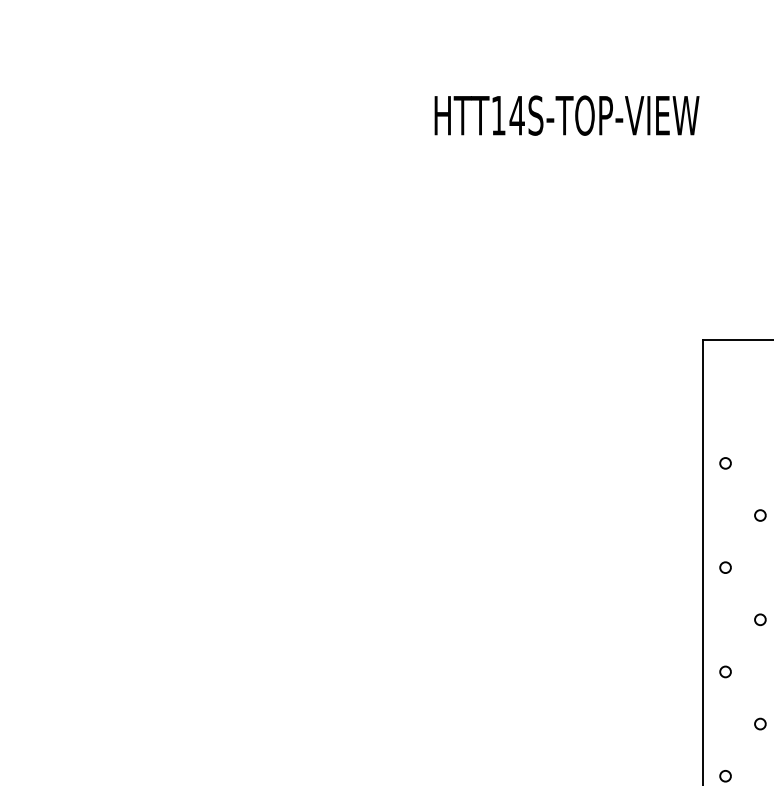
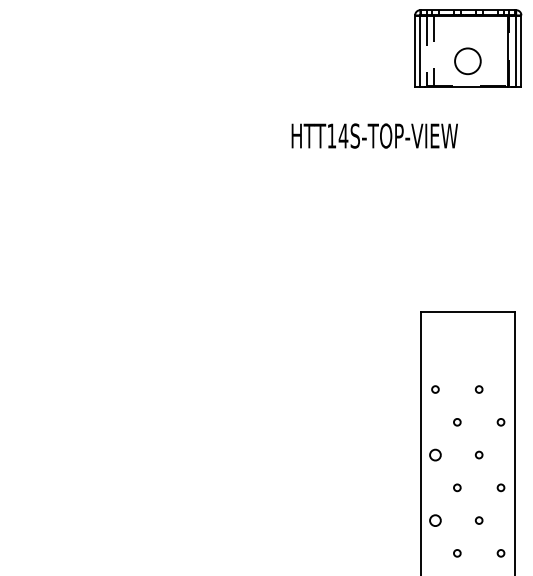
text: (566, 114) -> (374, 135), moved
circle: (725, 566) -> (435, 454), size x1.6
circle: (725, 671) -> (435, 520), size x1.6

